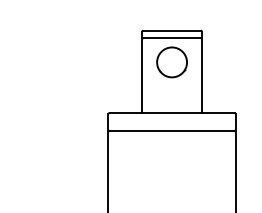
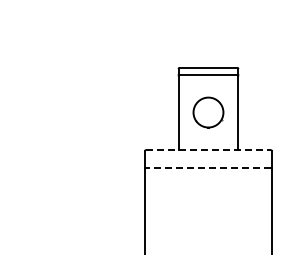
part: (172, 62) -> (208, 112), moved
line: (172, 113) -> (208, 150), solid -> dashed
line: (171, 131) -> (207, 168), solid -> dashed

